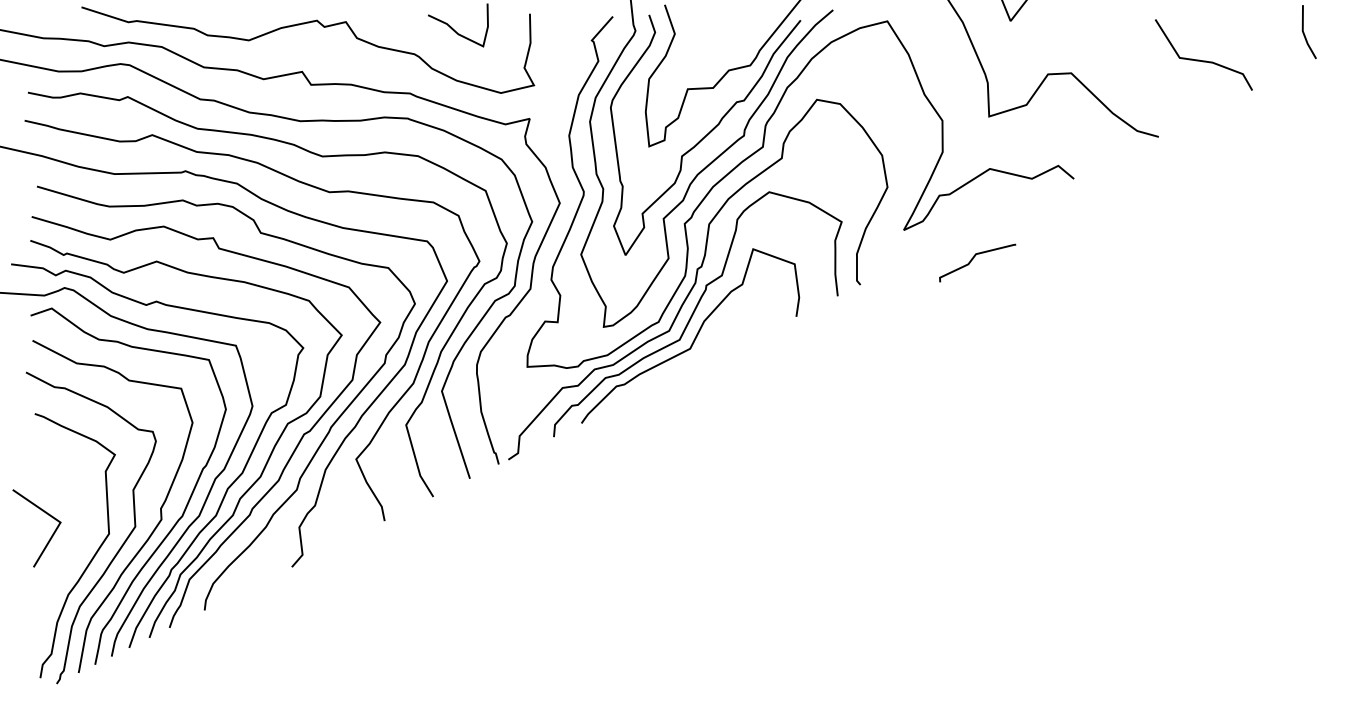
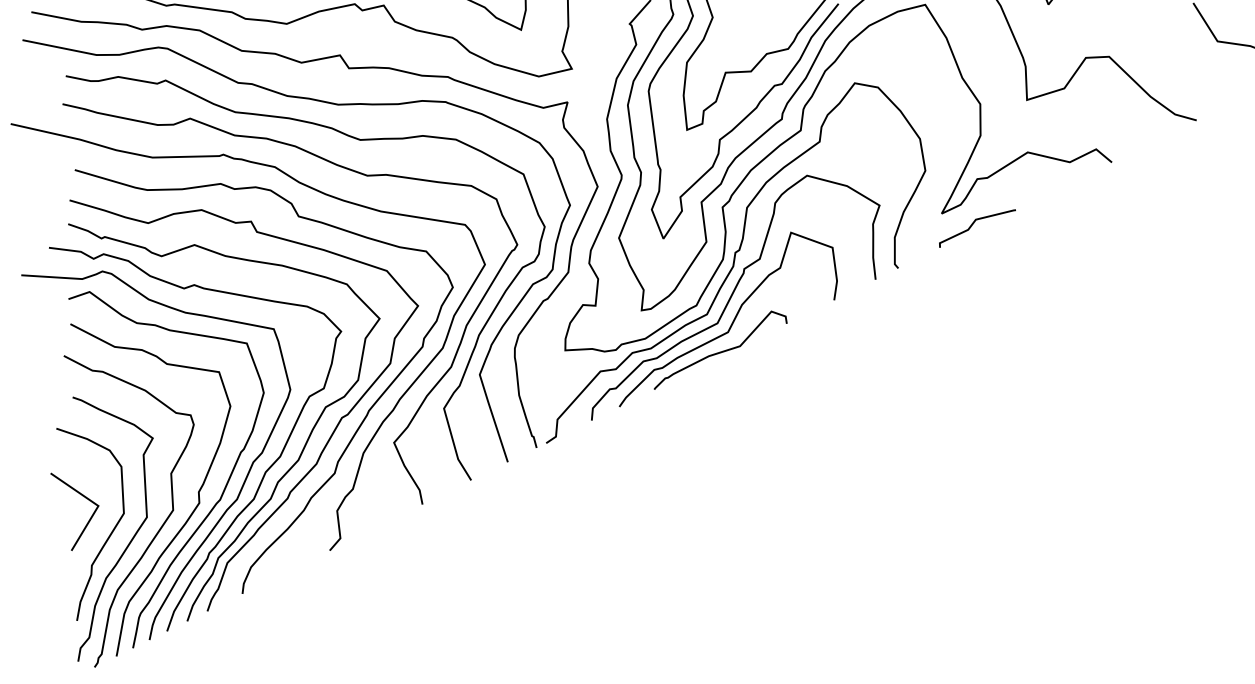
curve: (973, 259) -> (973, 224), moved
curve: (683, 367) -> (721, 350), added
curve: (72, 549) -> (110, 532), added

